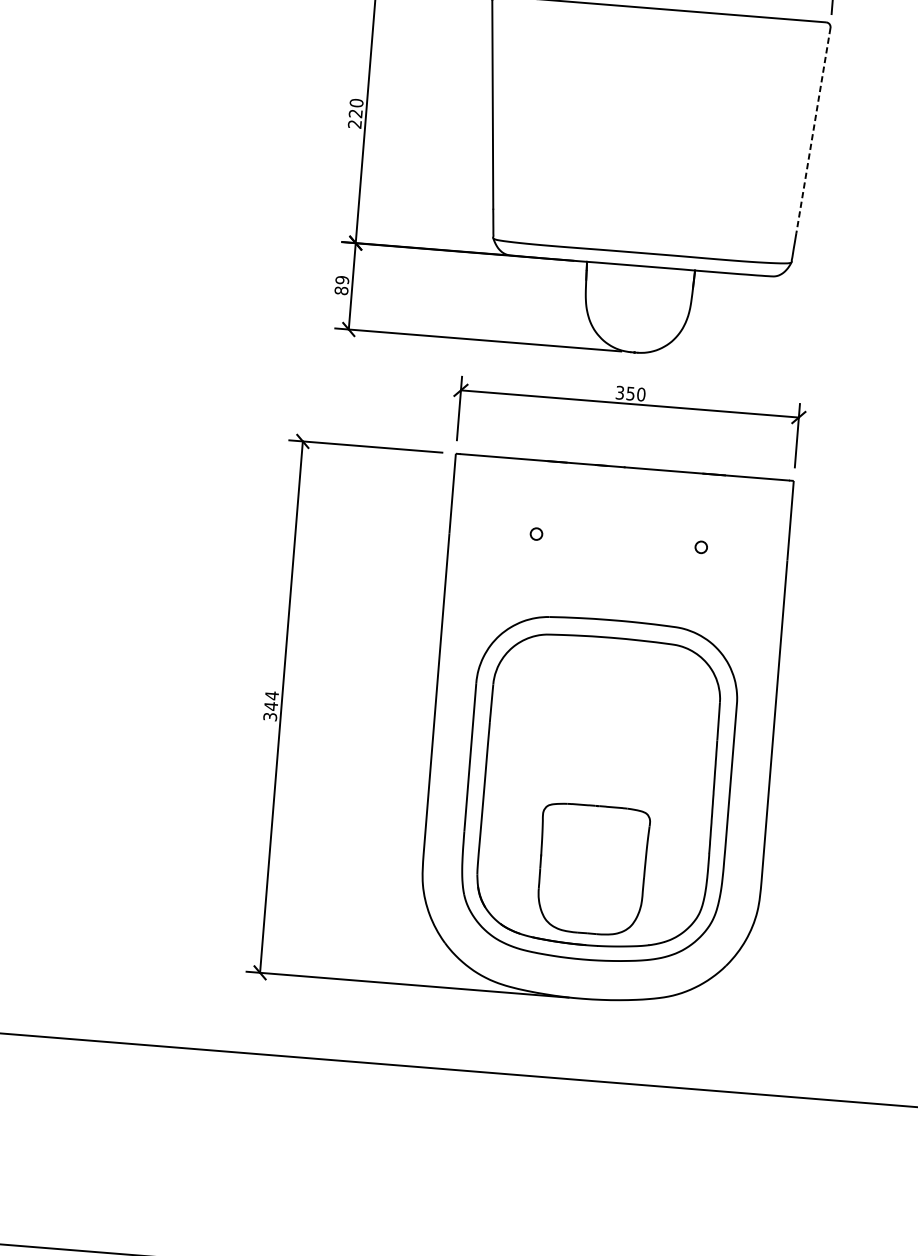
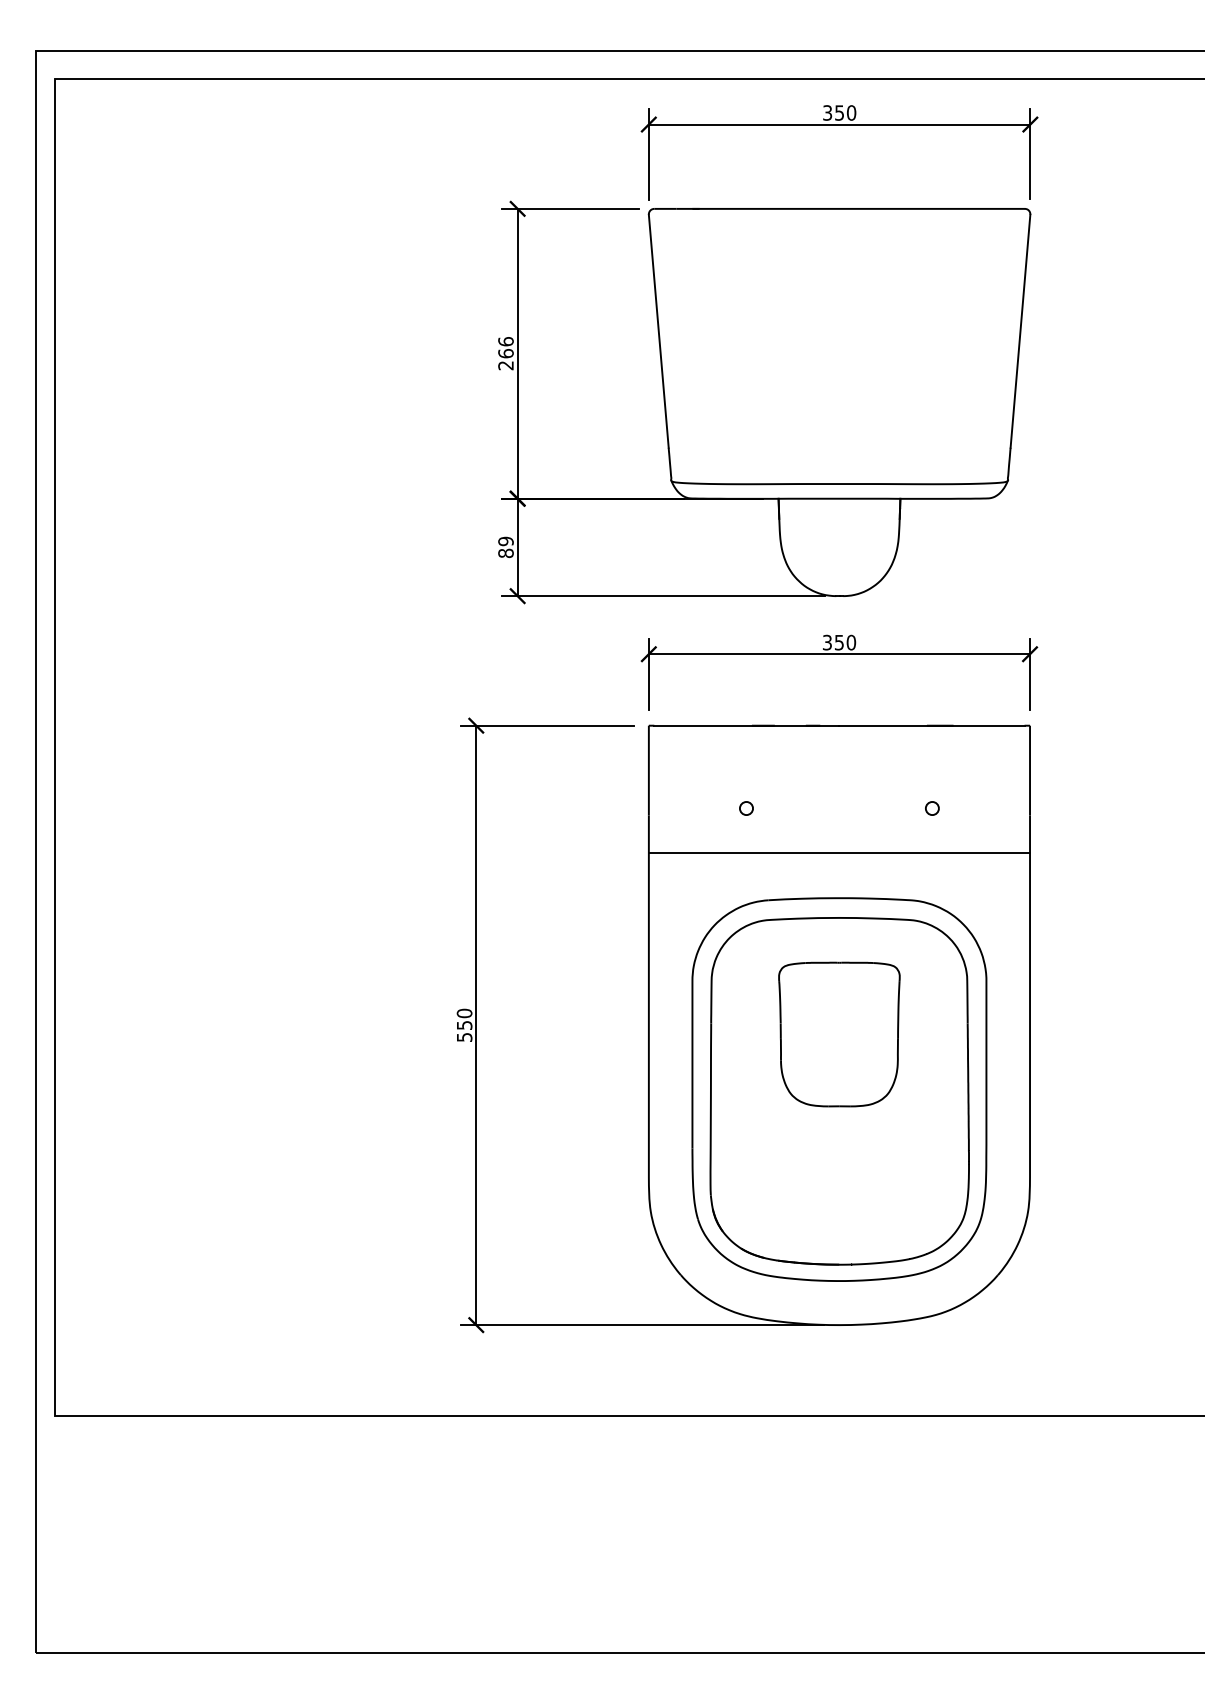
text: (355, 108) -> (505, 347), 220 -> 266
line: (813, 130) -> (1020, 331), dashed -> solid
line: (615, 580) -> (839, 853), added
text: (271, 705) -> (464, 1024), 344 -> 550
part: (592, 869) -> (839, 1034), moved

